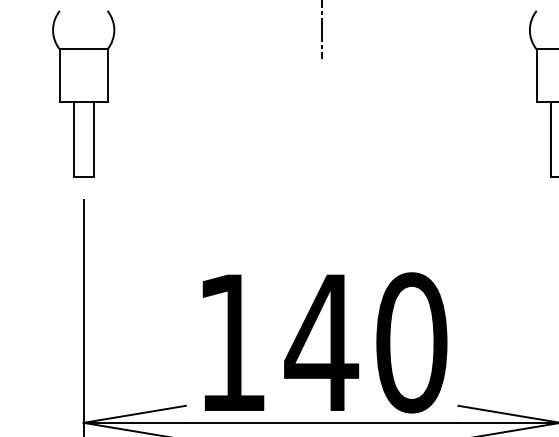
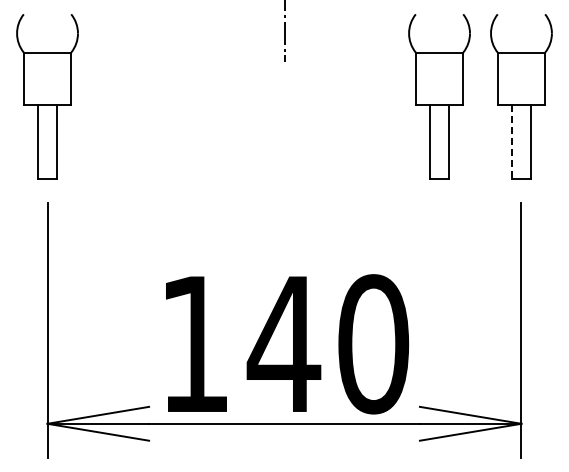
part: (478, 93) -> (439, 96), added
line: (550, 139) -> (511, 142), solid -> dashed

